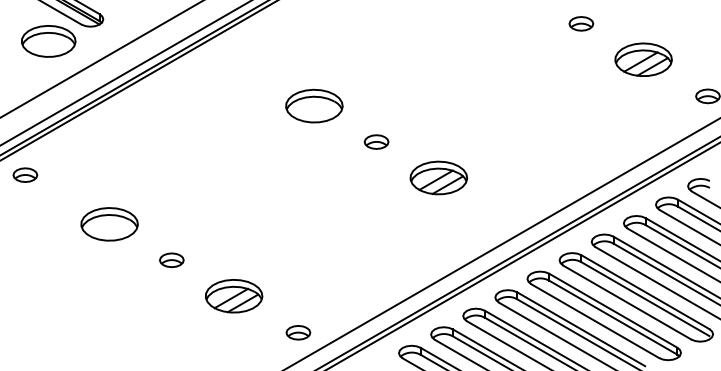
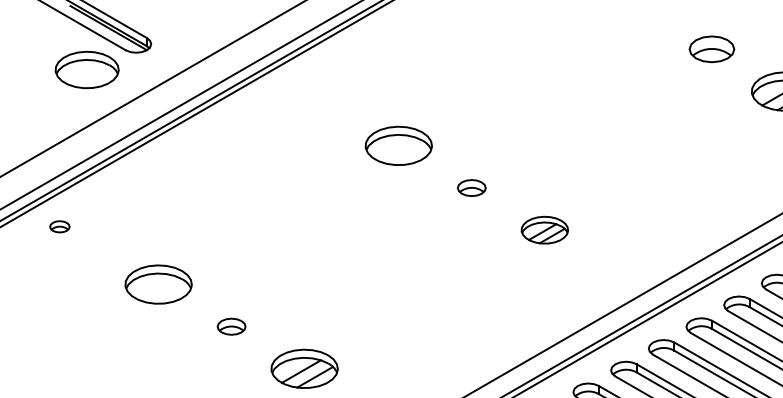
part: (581, 23) -> (712, 48), size x1.6
part: (25, 174) -> (59, 226), size x0.7
part: (438, 177) -> (544, 229), size x0.7

